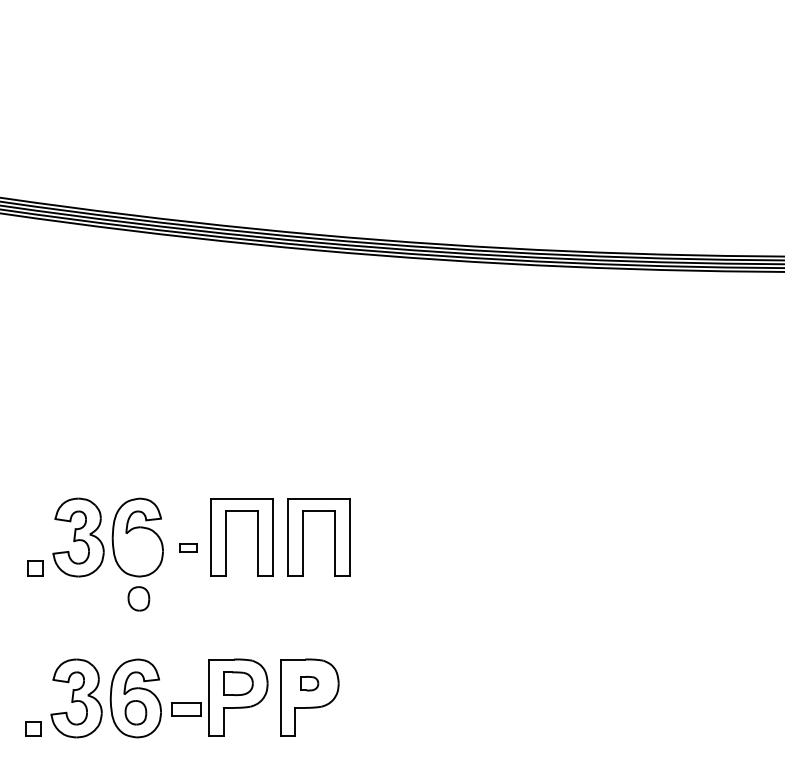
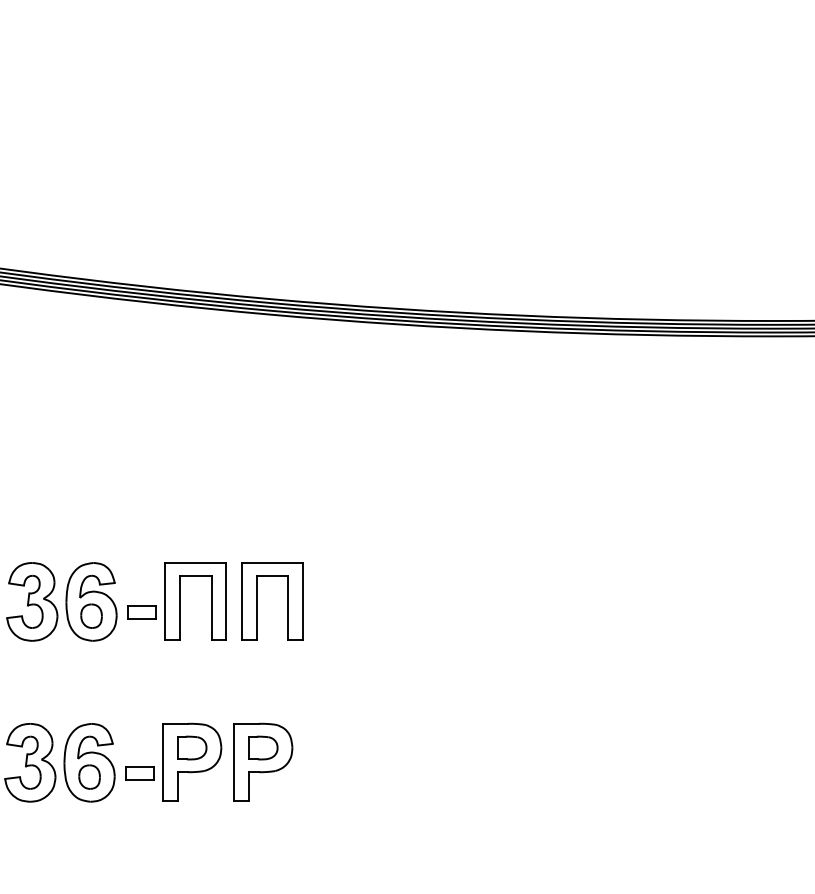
part: (187, 548) -> (141, 612), size x1.67
part: (138, 598) -> (91, 615), moved
part: (309, 683) -> (263, 747), size x1.67

